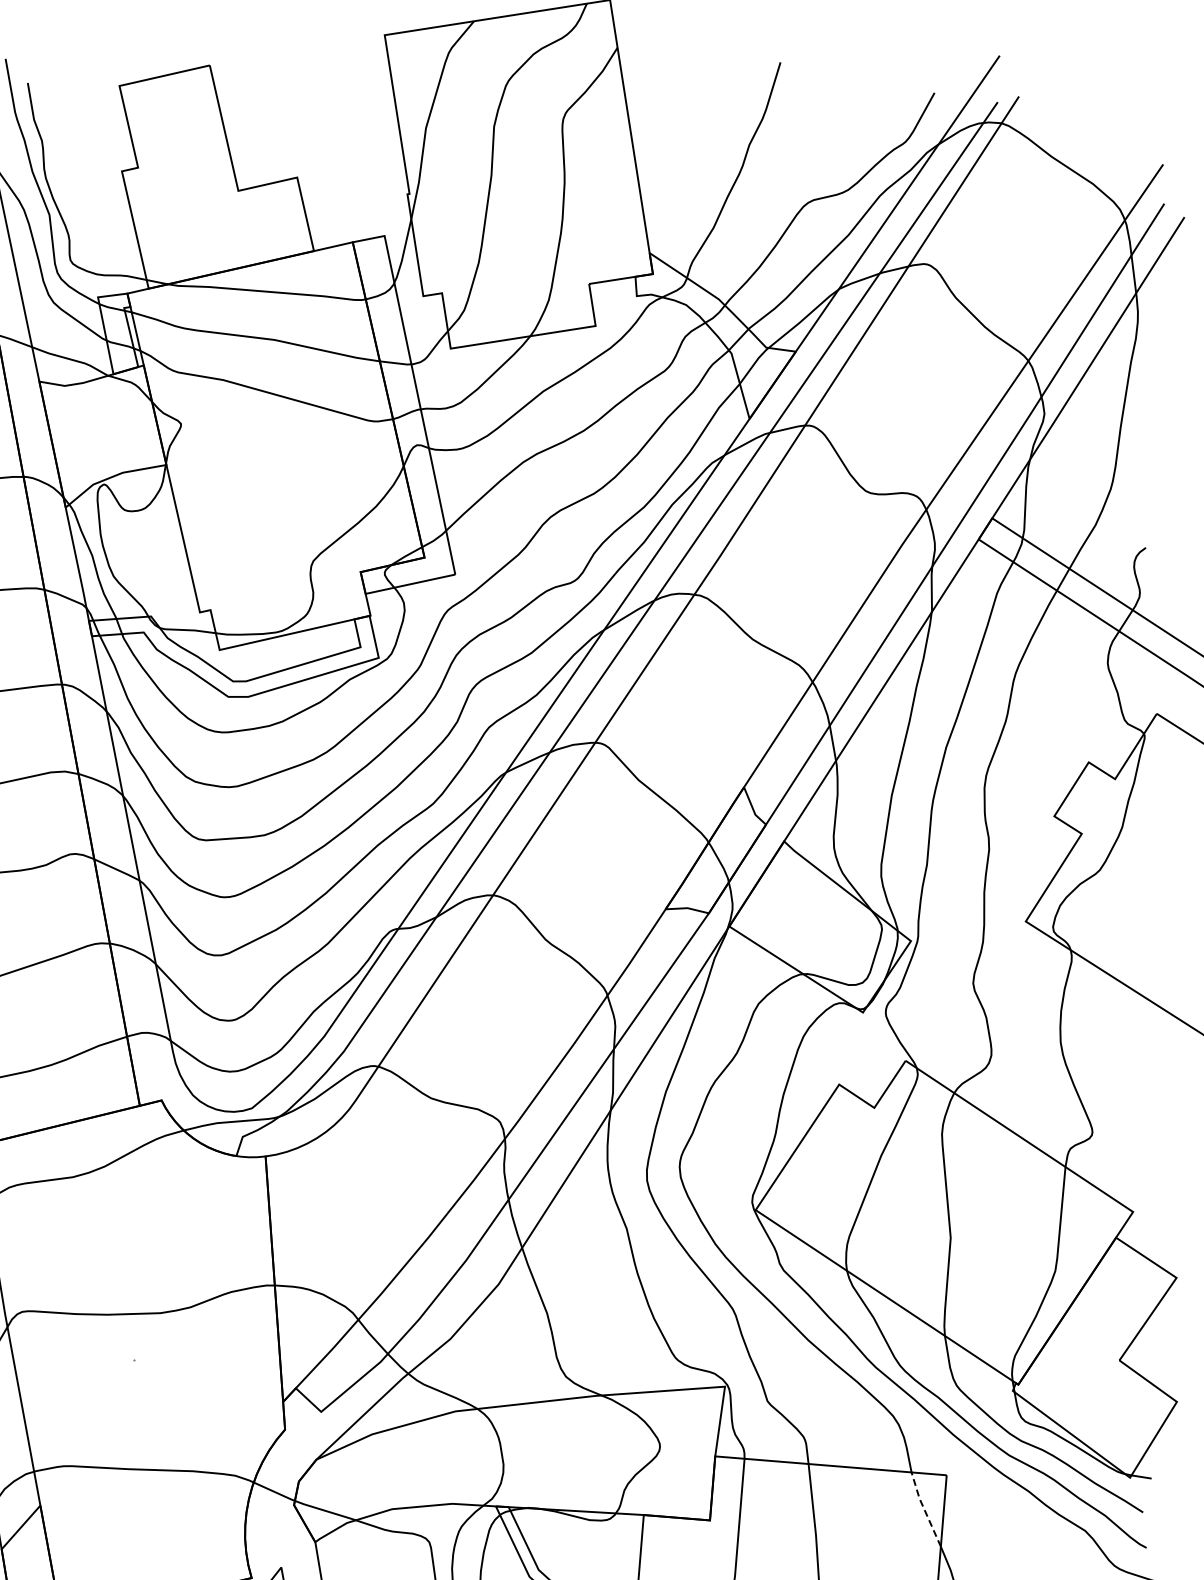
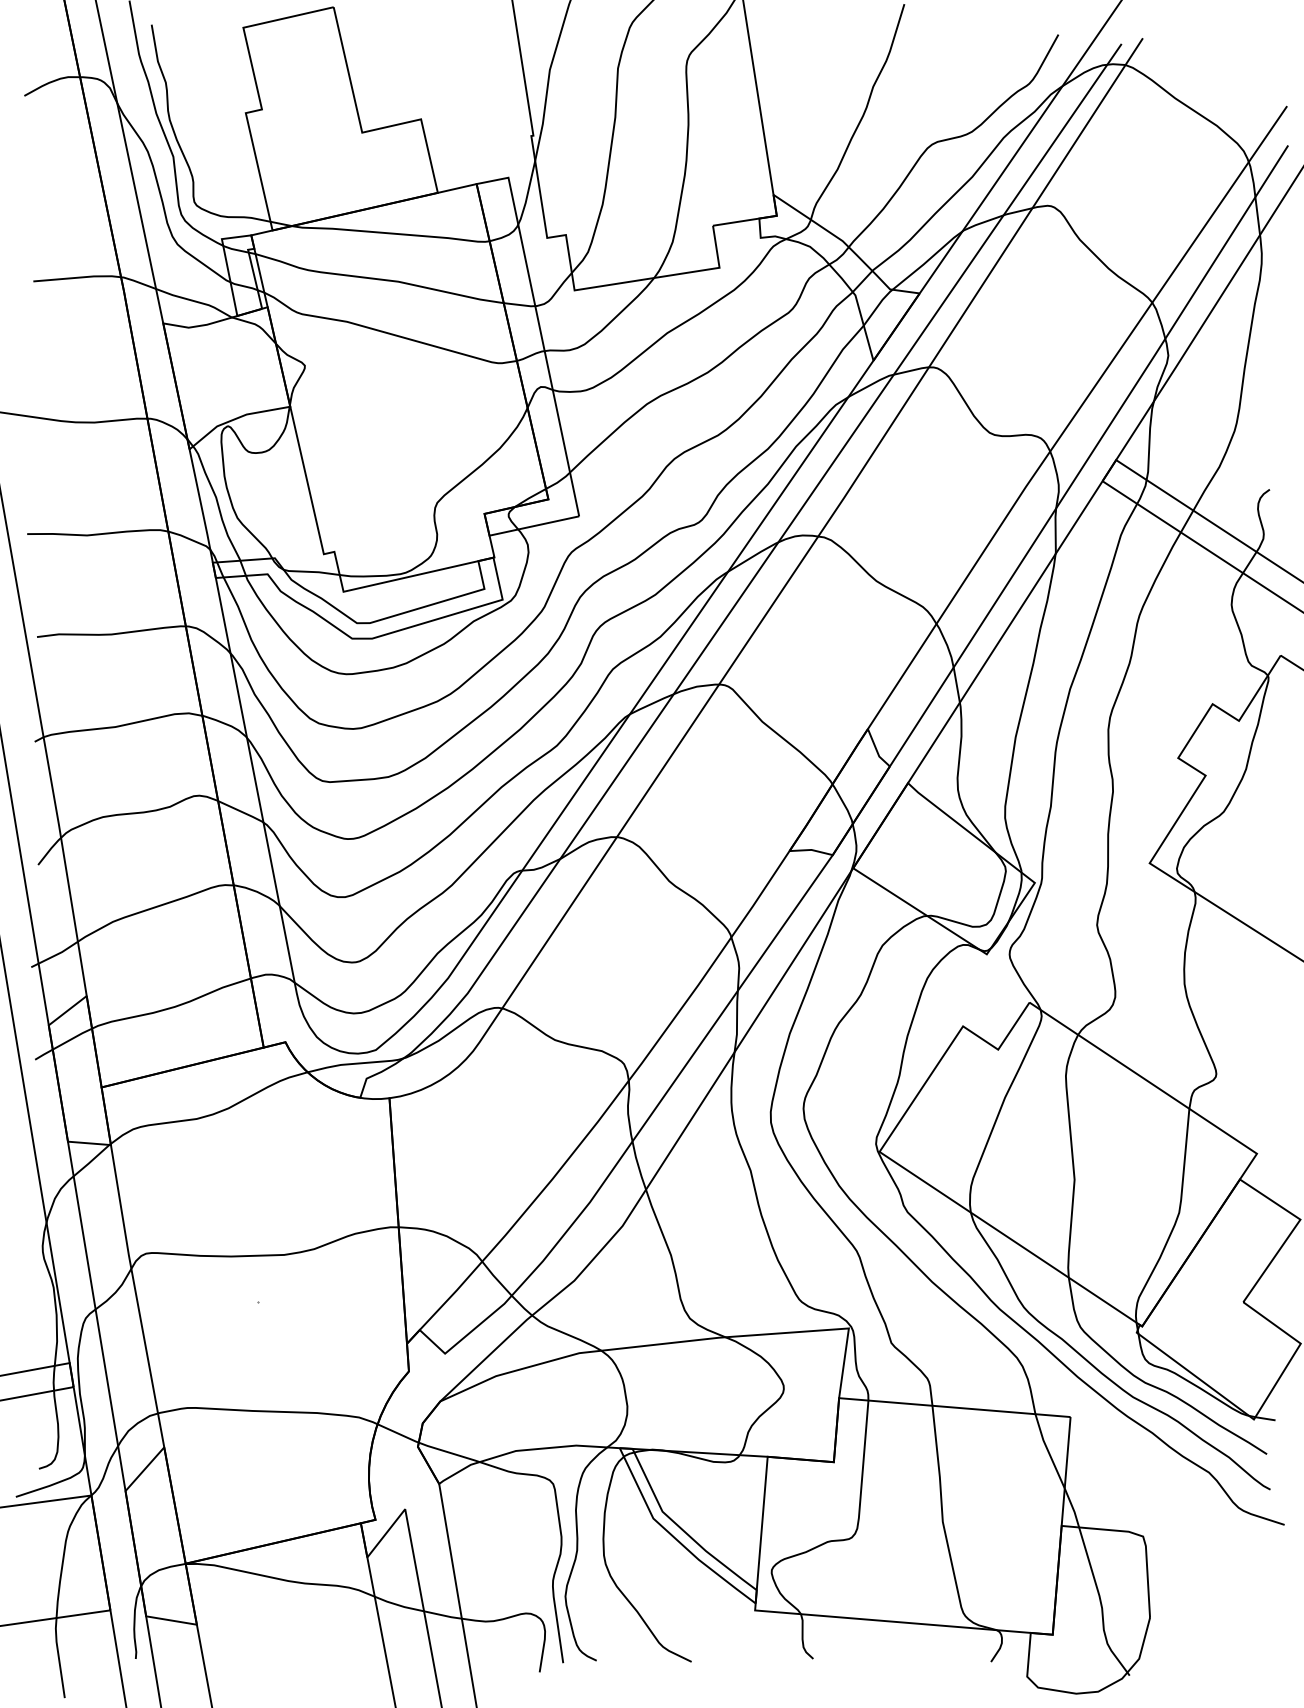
line: (924, 1509) -> (1048, 1451), dashed -> solid

